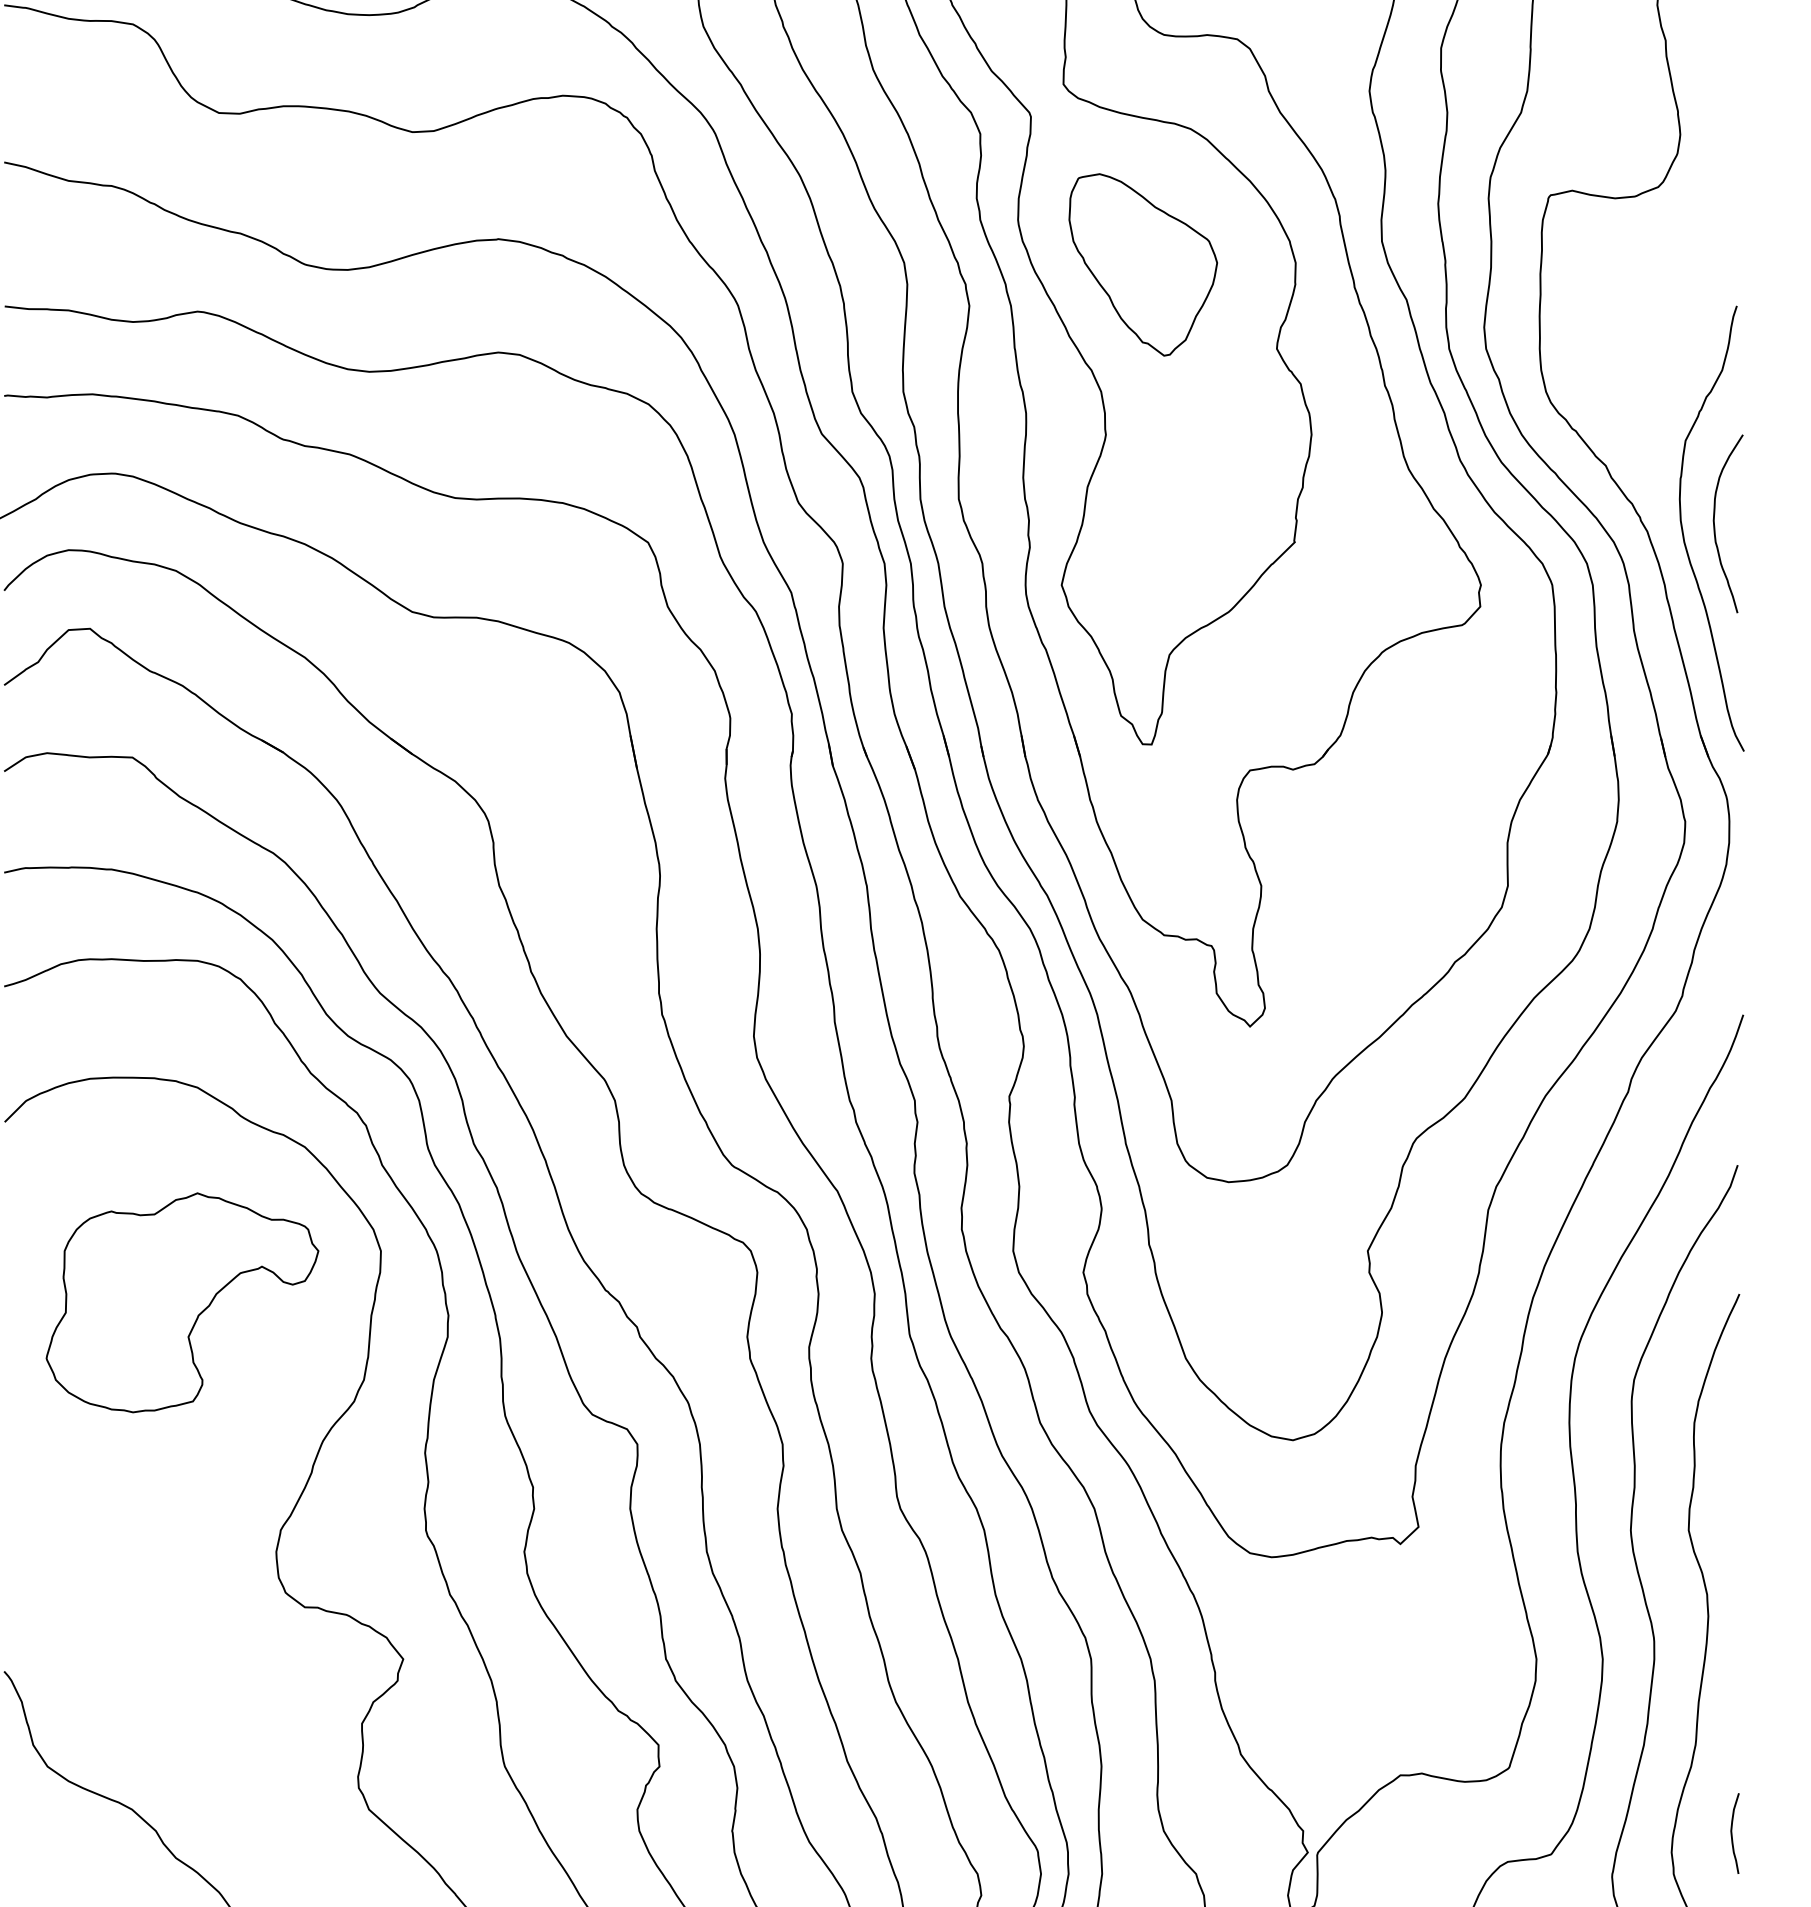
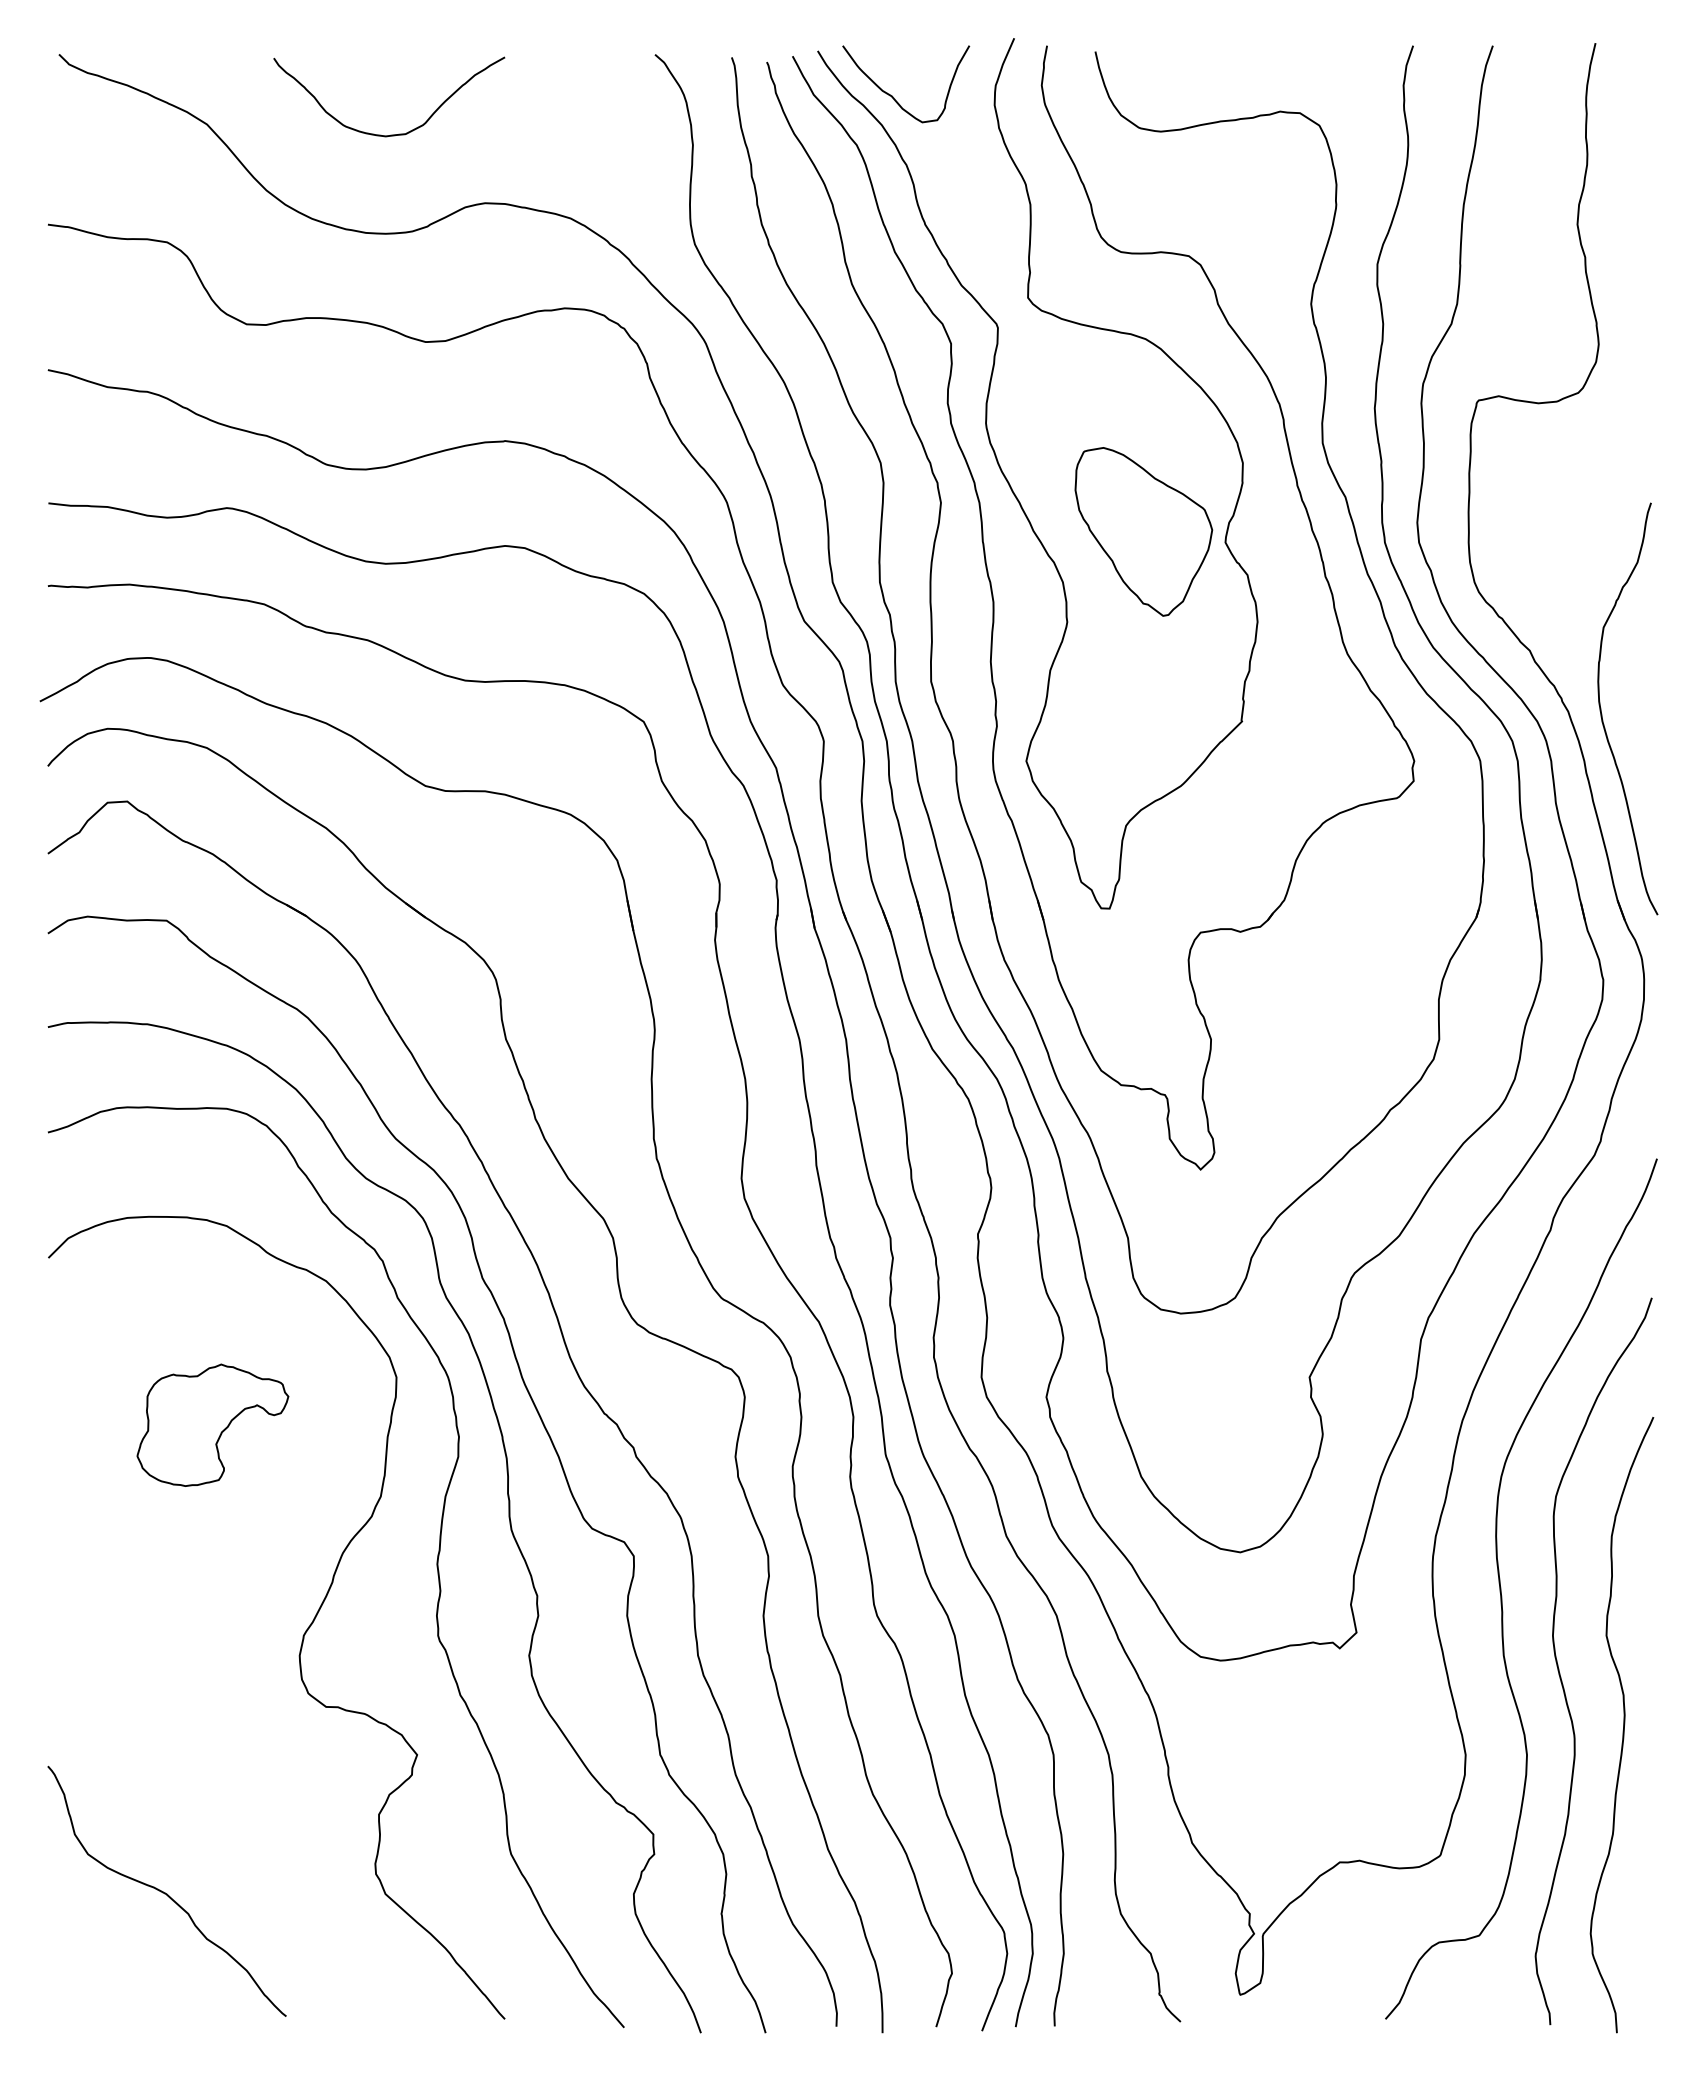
part: (1142, 264) -> (1143, 531), moved
curve: (1715, 528) -> (1631, 708), removed
part: (182, 1303) -> (212, 1425), size x0.6
curve: (1733, 1834) -> (1647, 1917), removed

